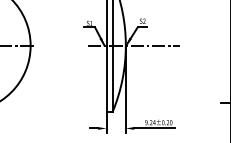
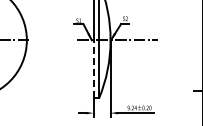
line: (106, 78) -> (93, 69), solid -> dashed

